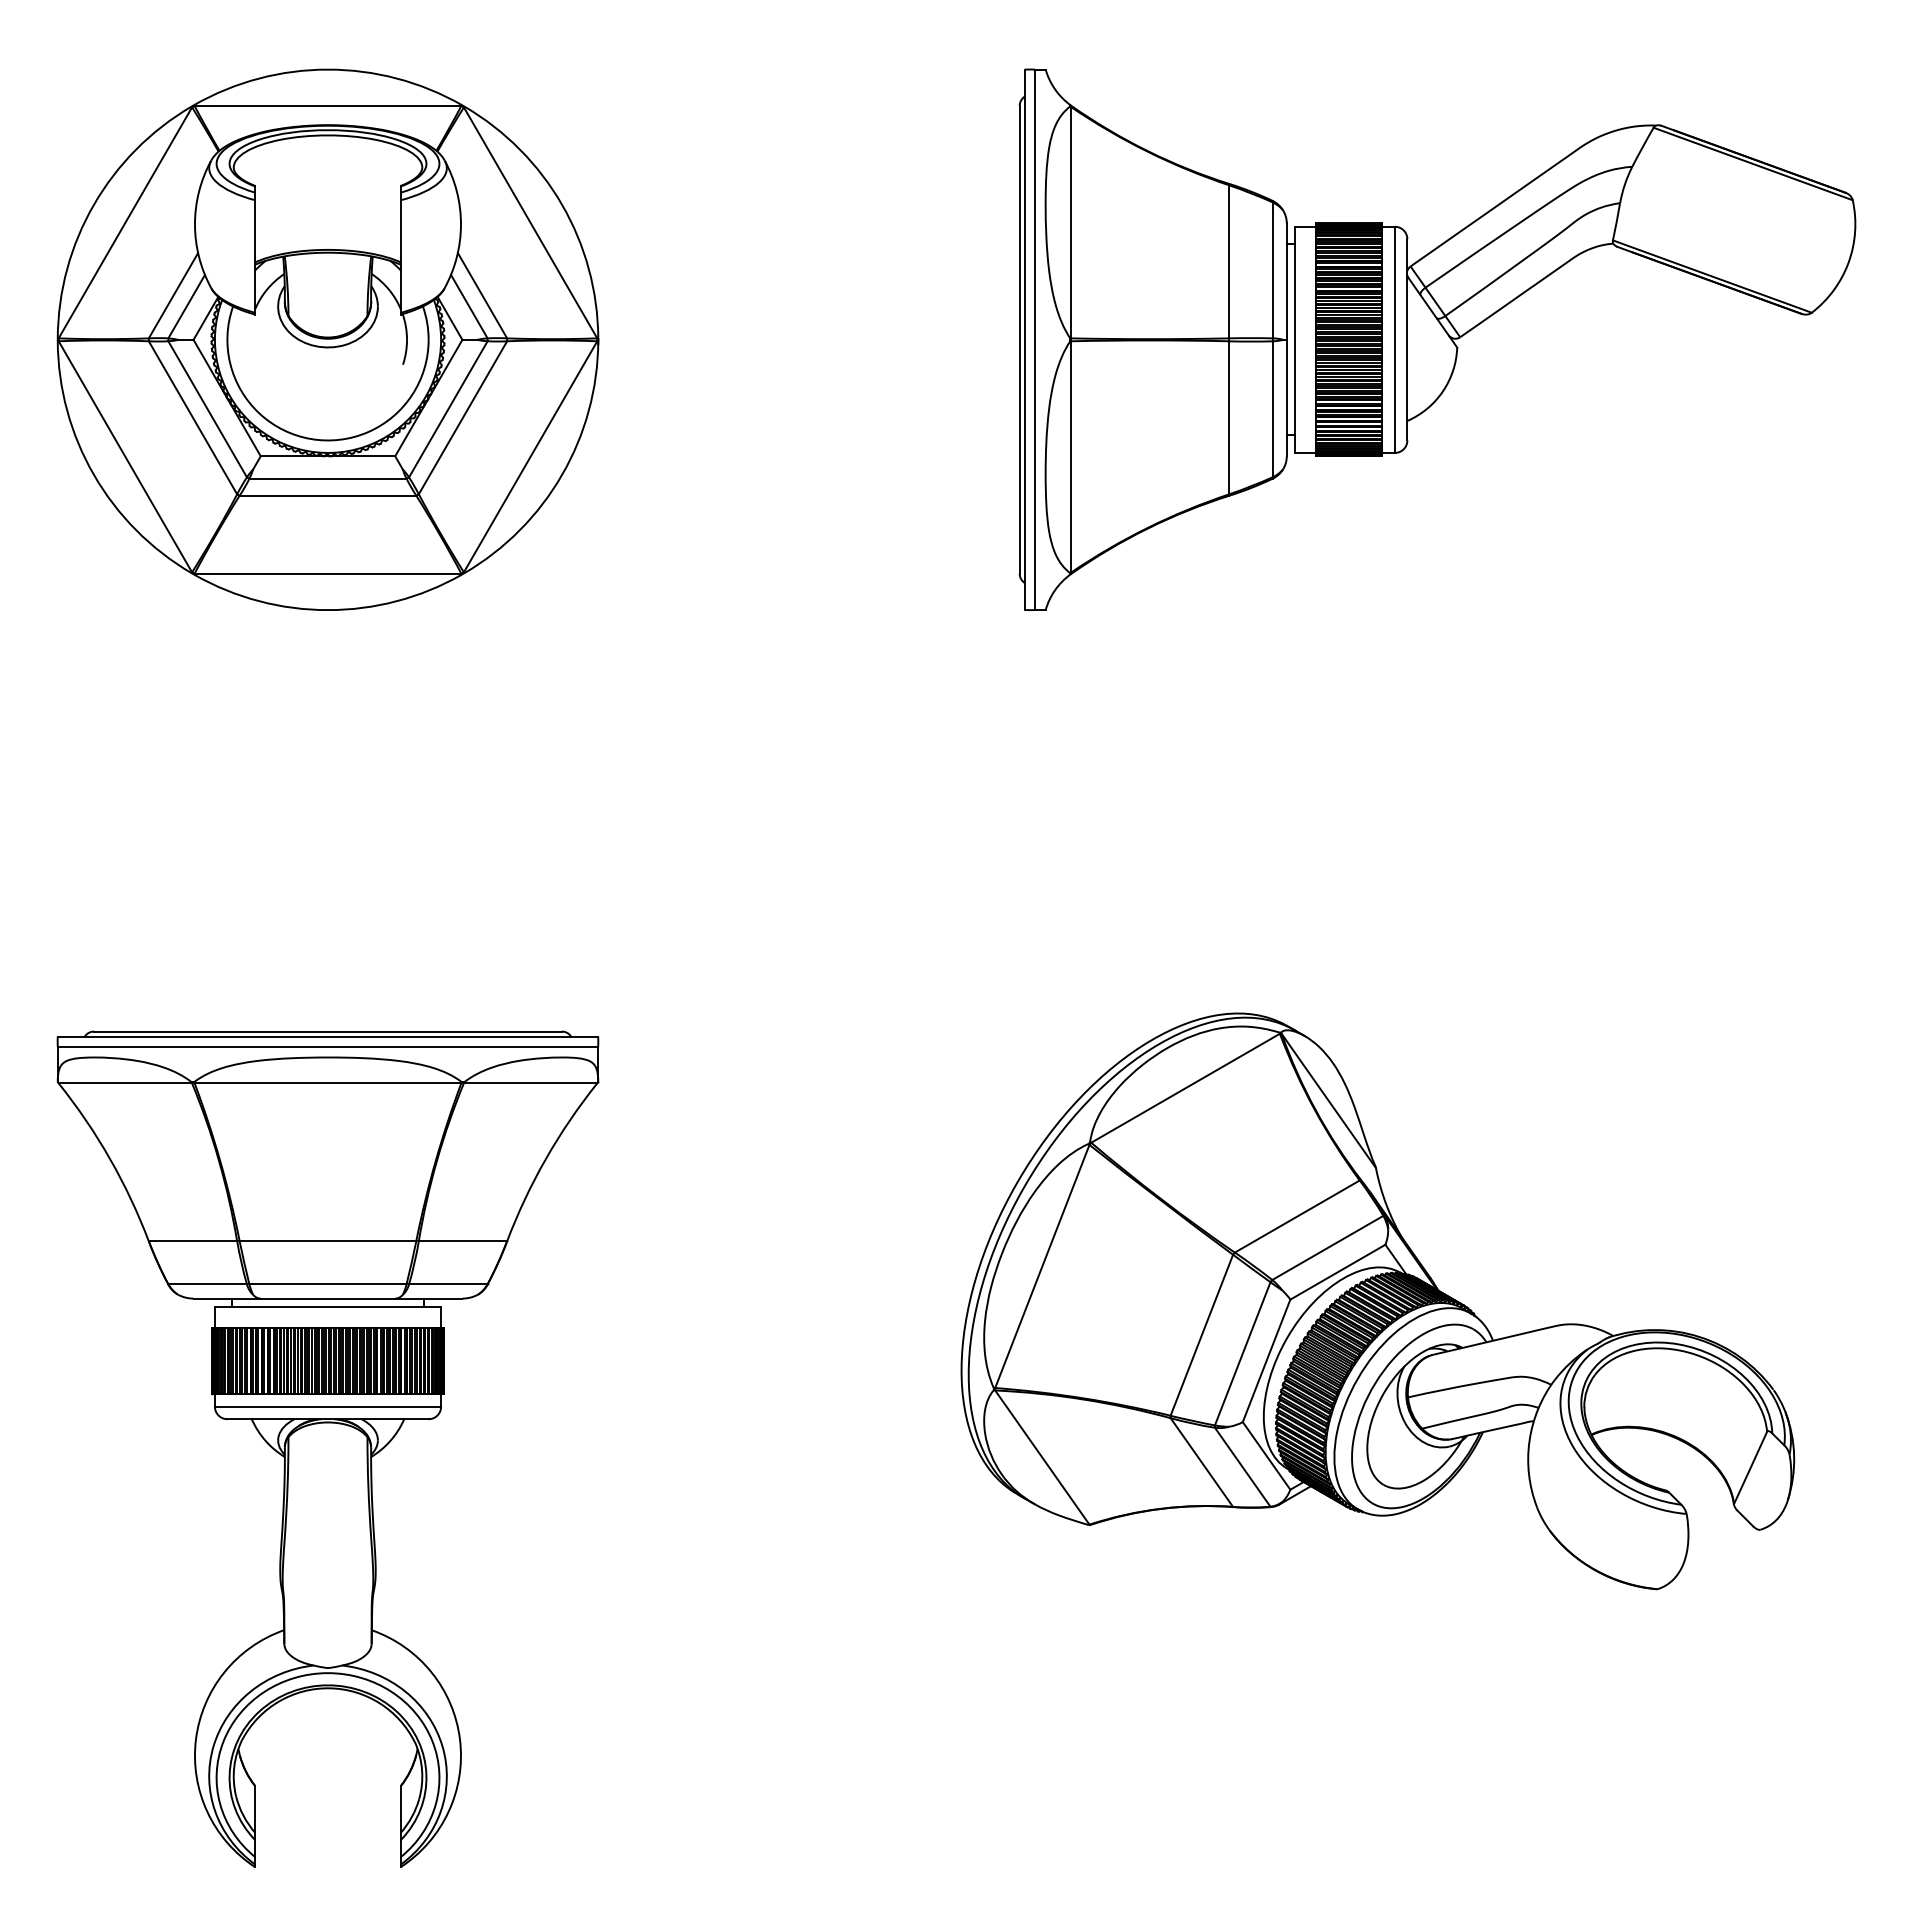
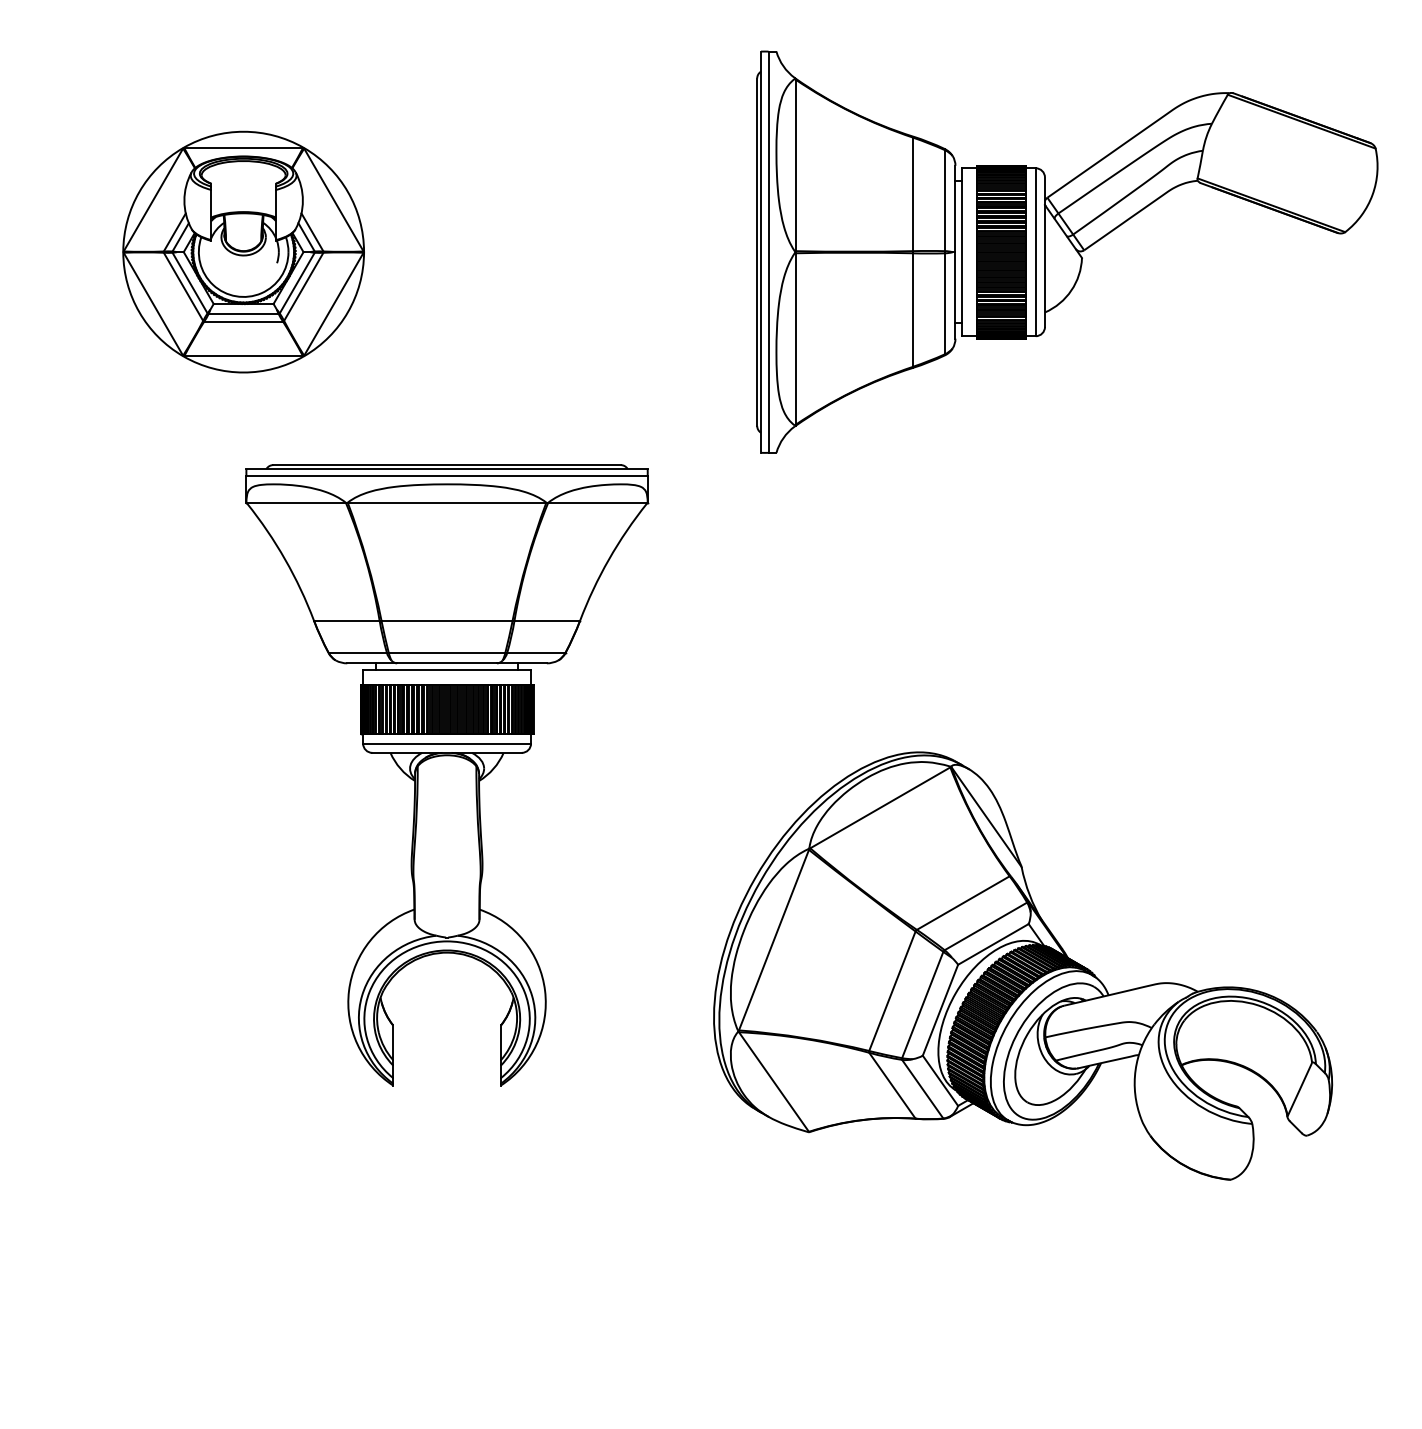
part: (327, 339) -> (243, 251), size x0.6
part: (327, 1448) -> (446, 774), moved

